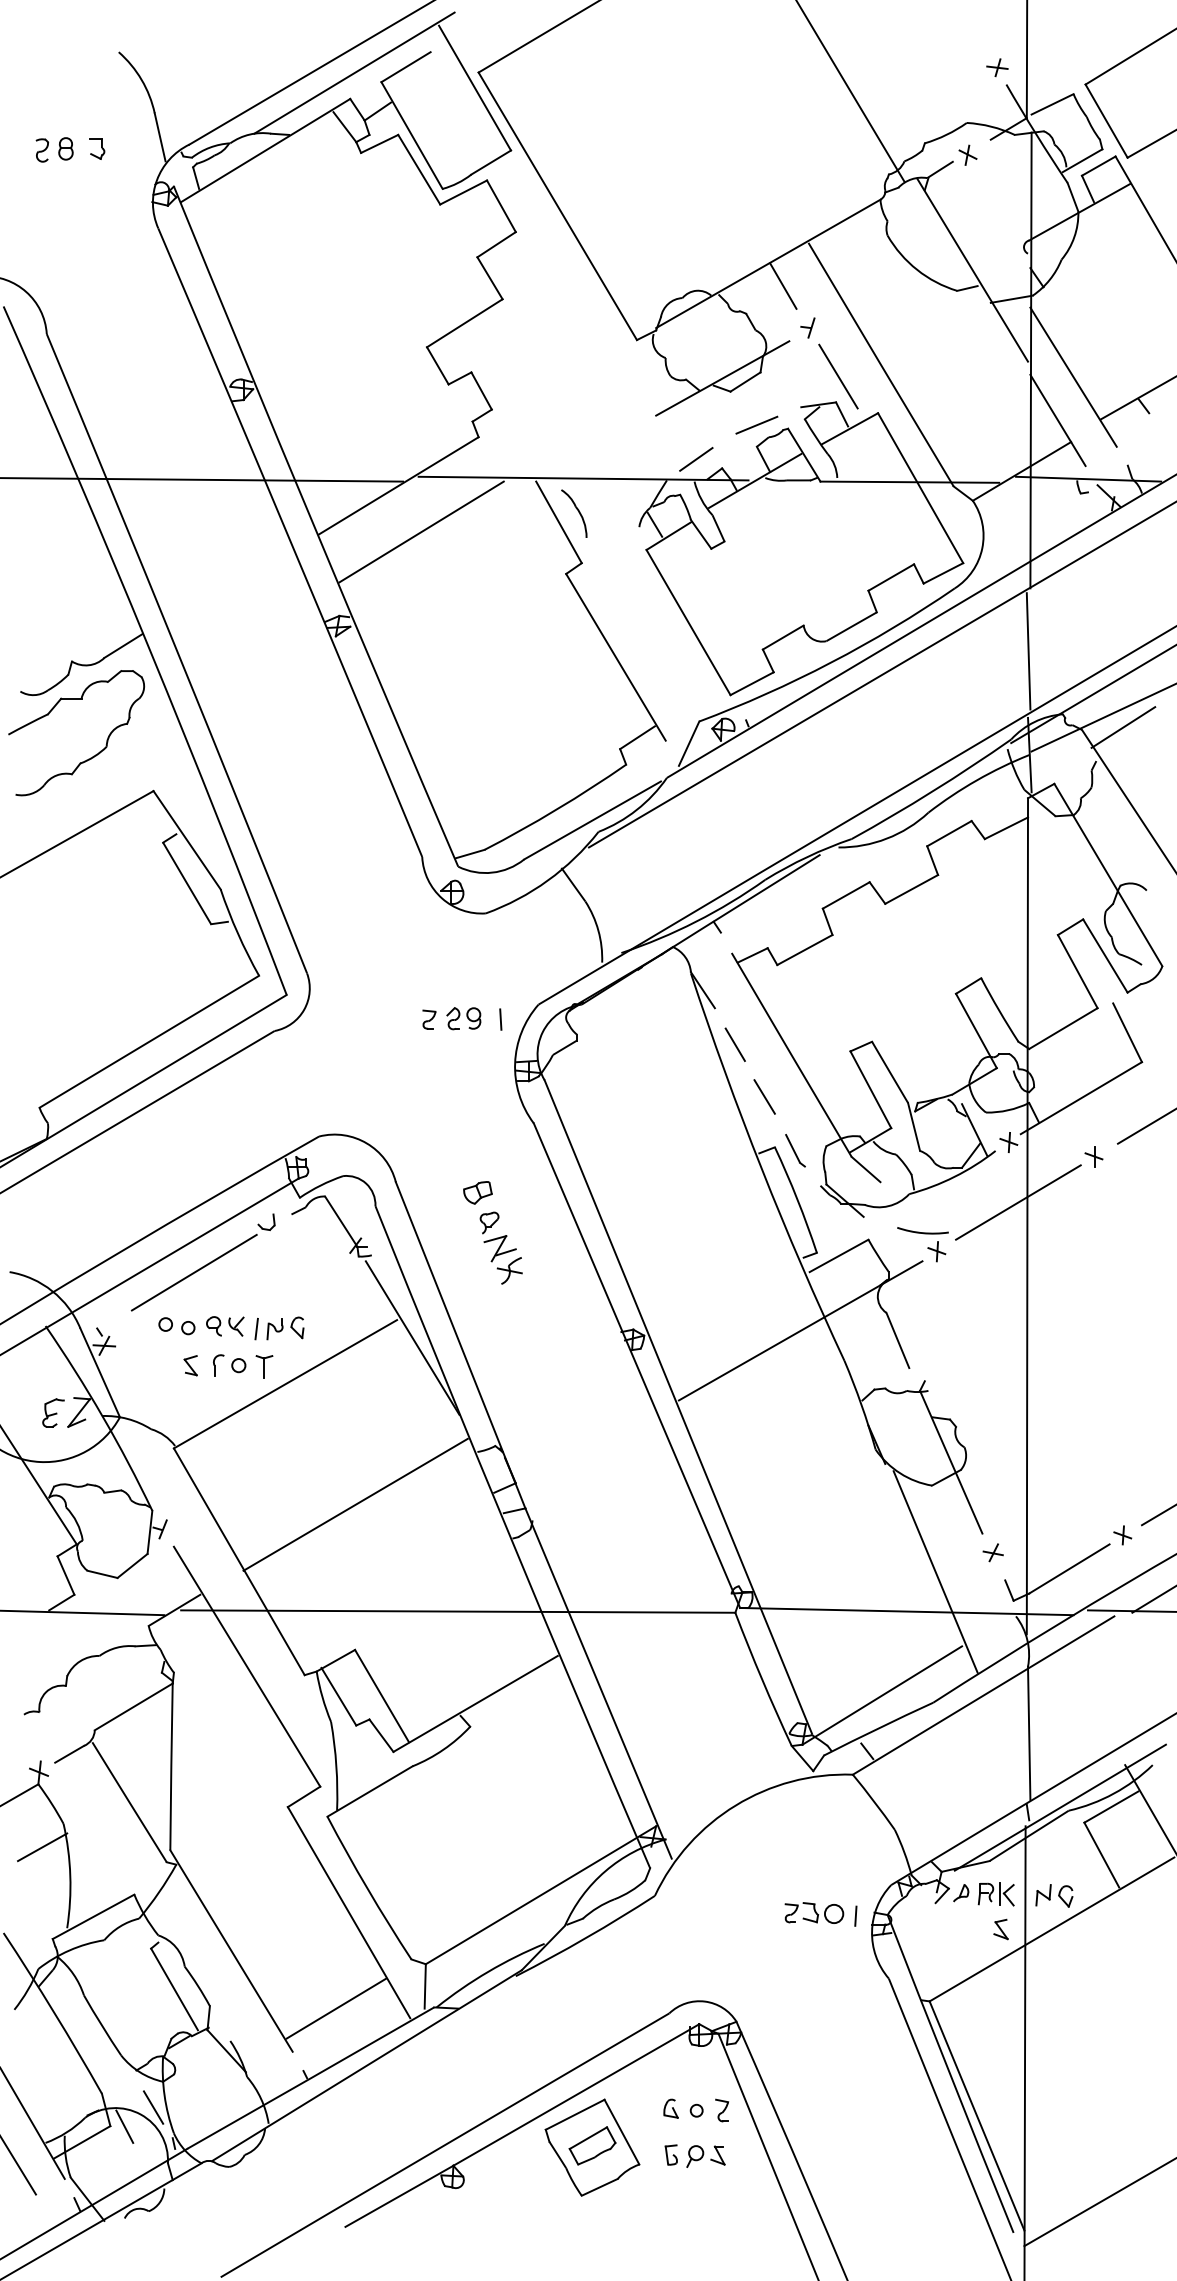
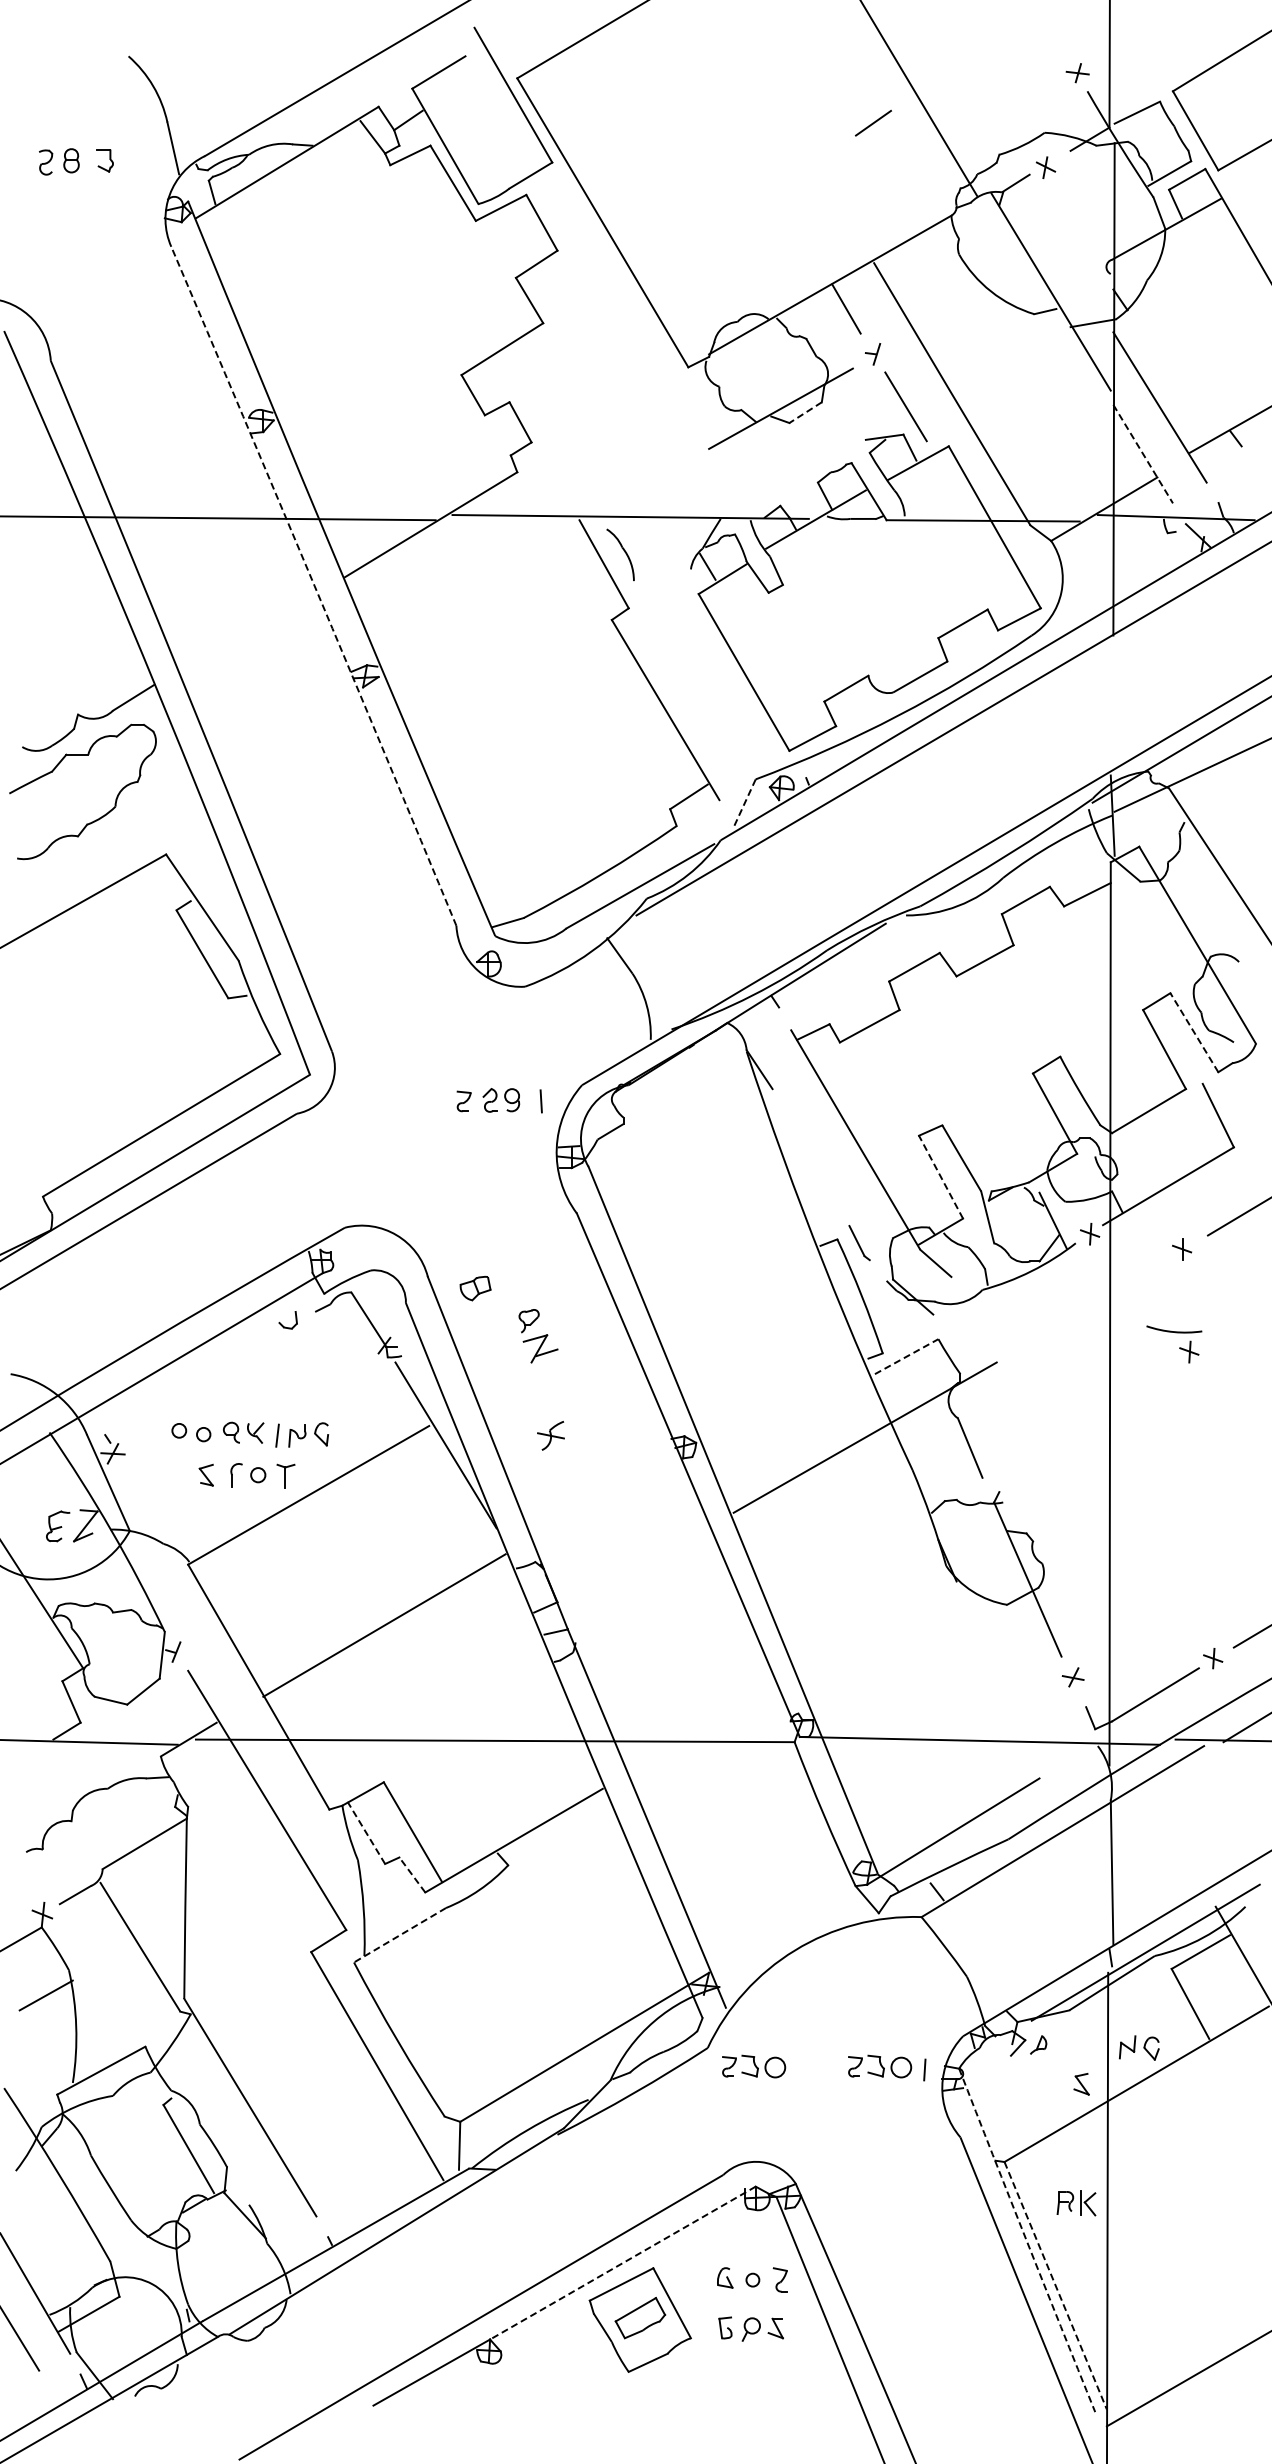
line: (353, 72) -> (382, 78), removed
line: (745, 381) -> (805, 412), solid -> dashed
line: (1058, 420) -> (1143, 454), solid -> dashed
line: (756, 425) -> (817, 459), removed
line: (696, 458) -> (873, 122), moved
line: (421, 531) -> (455, 574), removed
arc: (290, 542) -> (314, 585), solid -> dashed
line: (1028, 651) -> (1111, 703), removed
line: (1123, 727) -> (1213, 785), removed
line: (688, 743) -> (744, 803), solid -> dashed
line: (1105, 955) -> (1194, 1032), solid -> dashed
line: (735, 1044) -> (794, 1128), removed
line: (871, 1090) -> (941, 1177), solid -> dashed
line: (764, 1096) -> (826, 1184), removed
part: (477, 1192) -> (475, 1288), moved
line: (1018, 1202) -> (1100, 1298), removed
part: (923, 1244) -> (1174, 1344), moved
line: (839, 1255) -> (907, 1356), solid -> dashed
part: (509, 1270) -> (550, 1435), moved
line: (193, 1272) -> (209, 1374), removed
line: (935, 1571) -> (1010, 1697), removed
line: (339, 1696) -> (366, 1832), solid -> dashed
line: (381, 1735) -> (412, 1874), solid -> dashed
line: (369, 1791) -> (399, 1935), solid -> dashed
part: (996, 1894) -> (1076, 2203), moved
part: (698, 1912) -> (754, 2066), added
line: (336, 2008) -> (363, 2169), removed
arc: (949, 2074) -> (1026, 2240), solid -> dashed
line: (576, 2095) -> (622, 2263), solid -> dashed
line: (152, 2107) -> (165, 2276), removed
line: (976, 2115) -> (1055, 2285), solid -> dashed
line: (124, 2125) -> (134, 2296), removed

